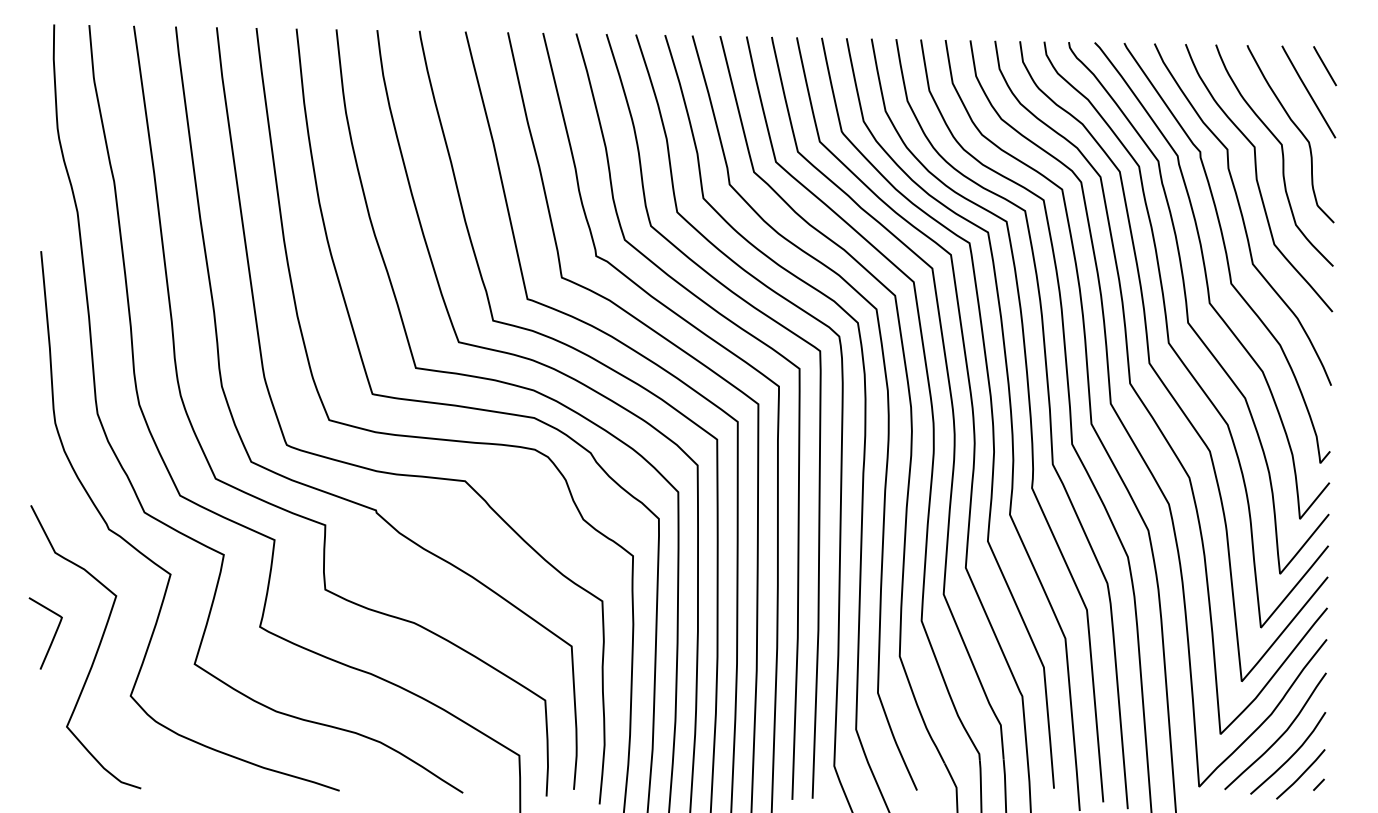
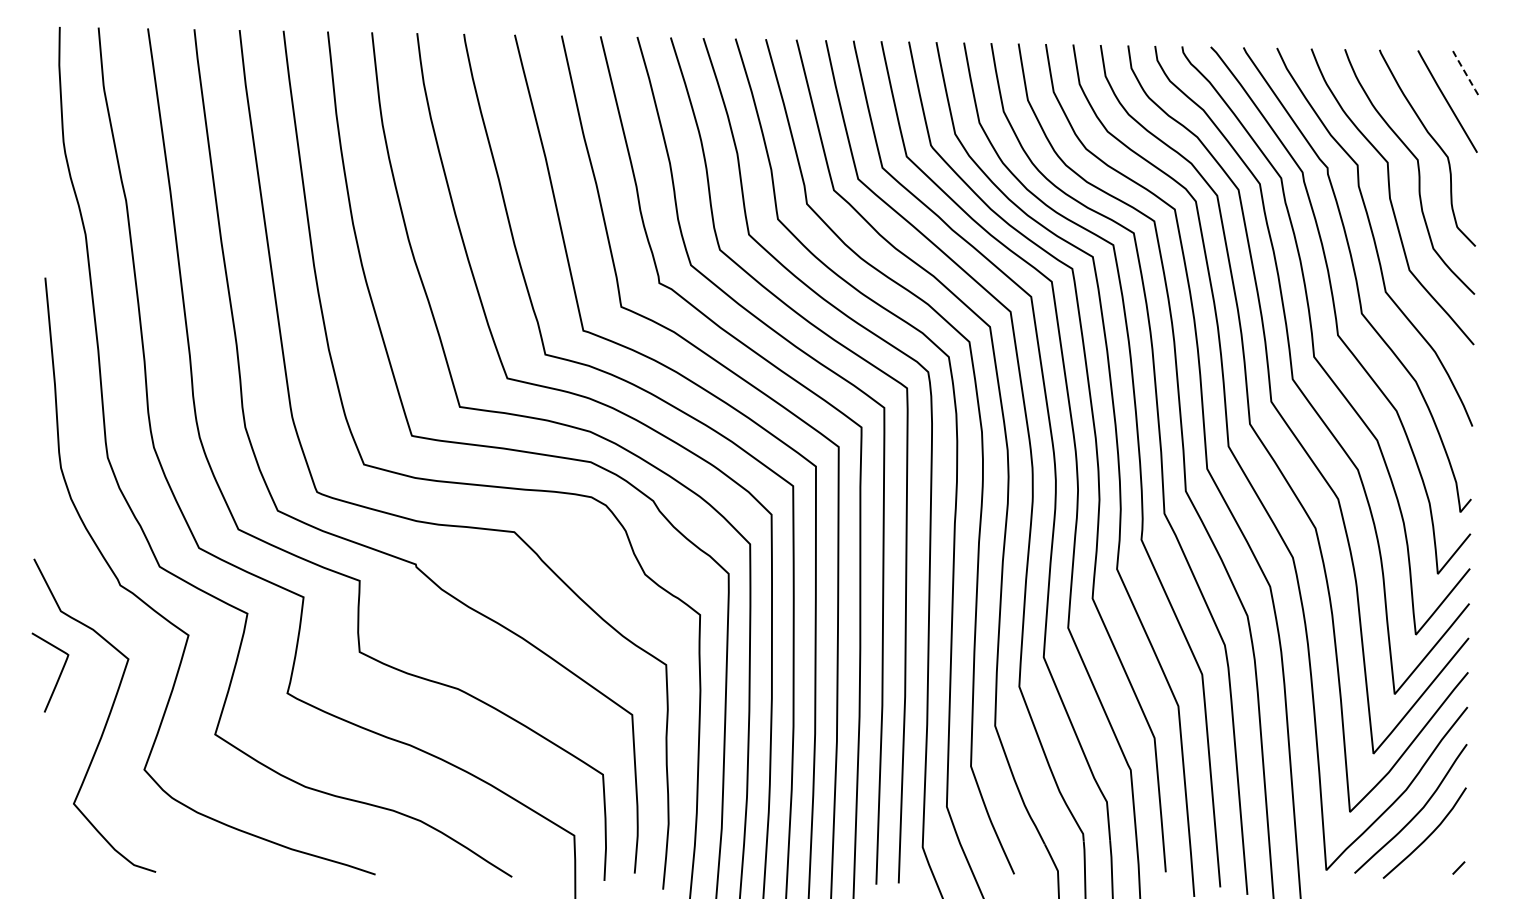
line: (1324, 65) -> (1465, 72), solid -> dashed
curve: (53, 637) -> (58, 676), moved
curve: (1301, 774) -> (1439, 856), removed

